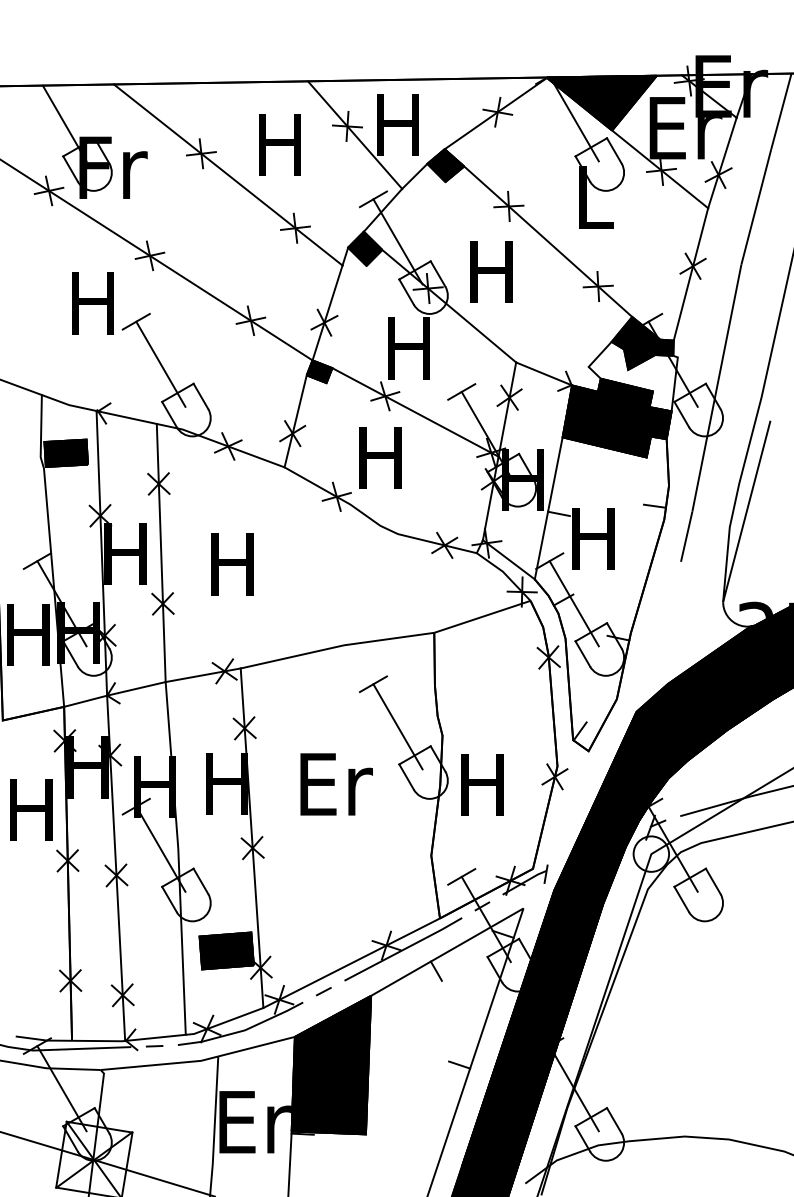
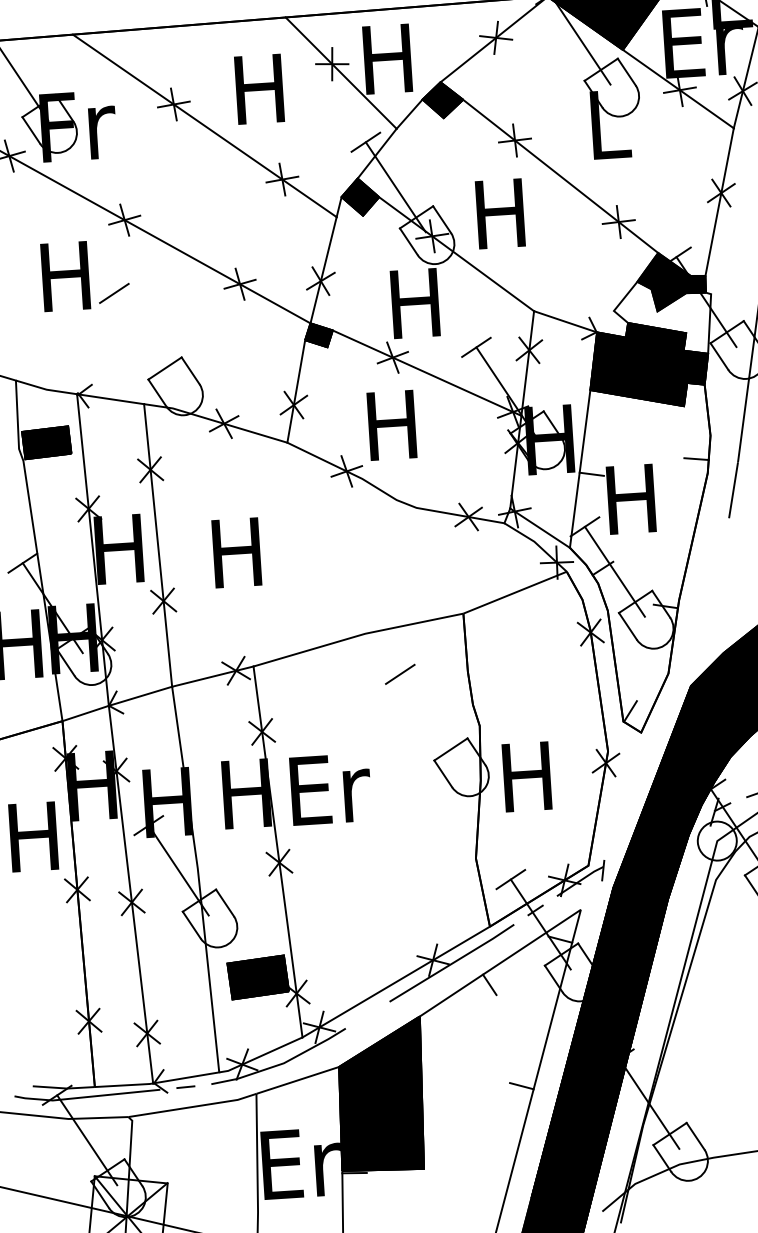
line: (160, 363) -> (143, 337), removed
line: (397, 726) -> (429, 719), removed
text: (336, 784) -> (330, 789), moved
line: (323, 991) -> (367, 1015), removed

